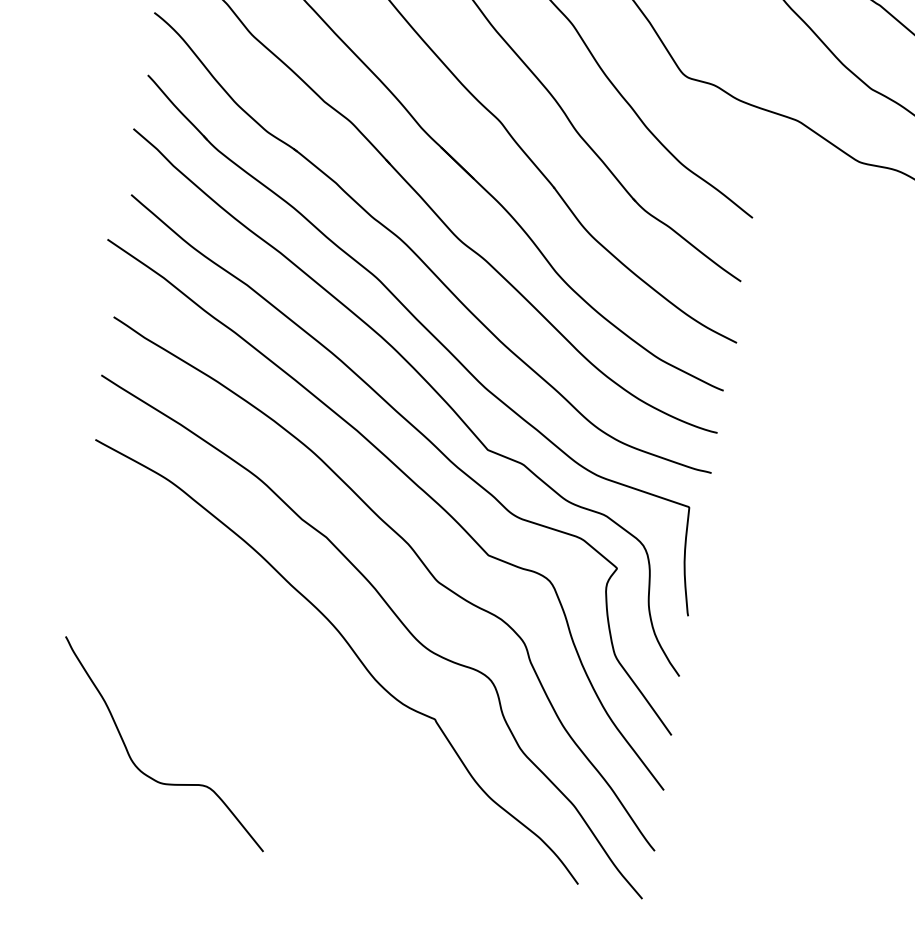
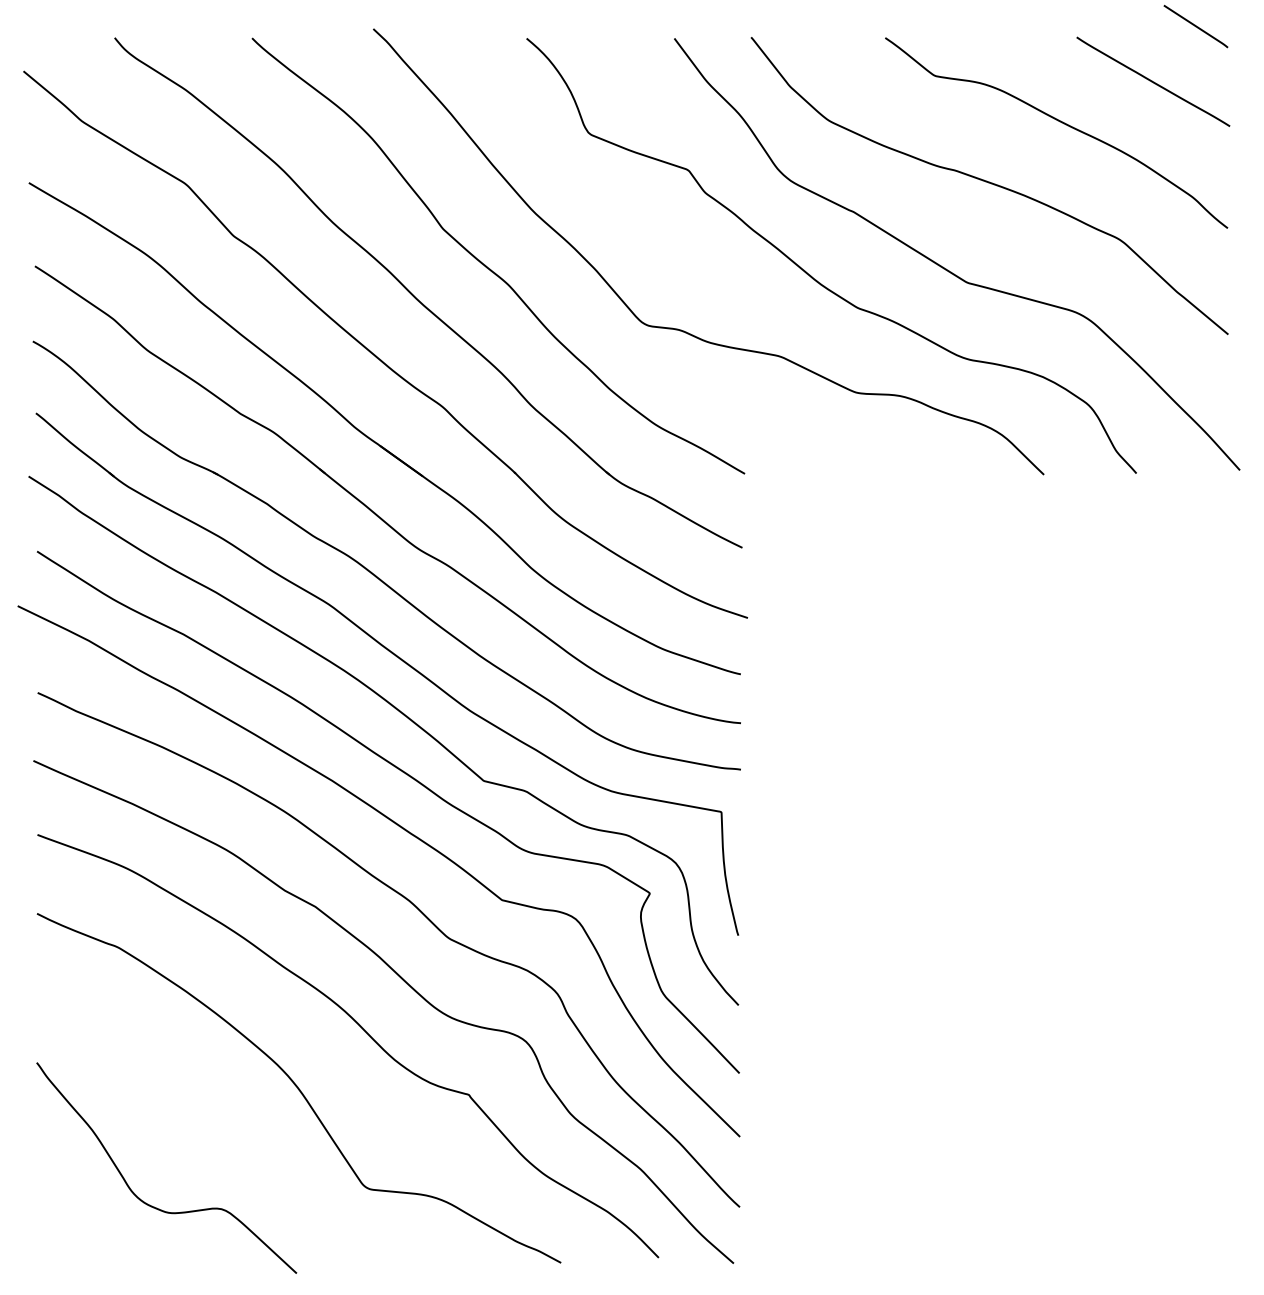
curve: (288, 692) -> (298, 1088), added

